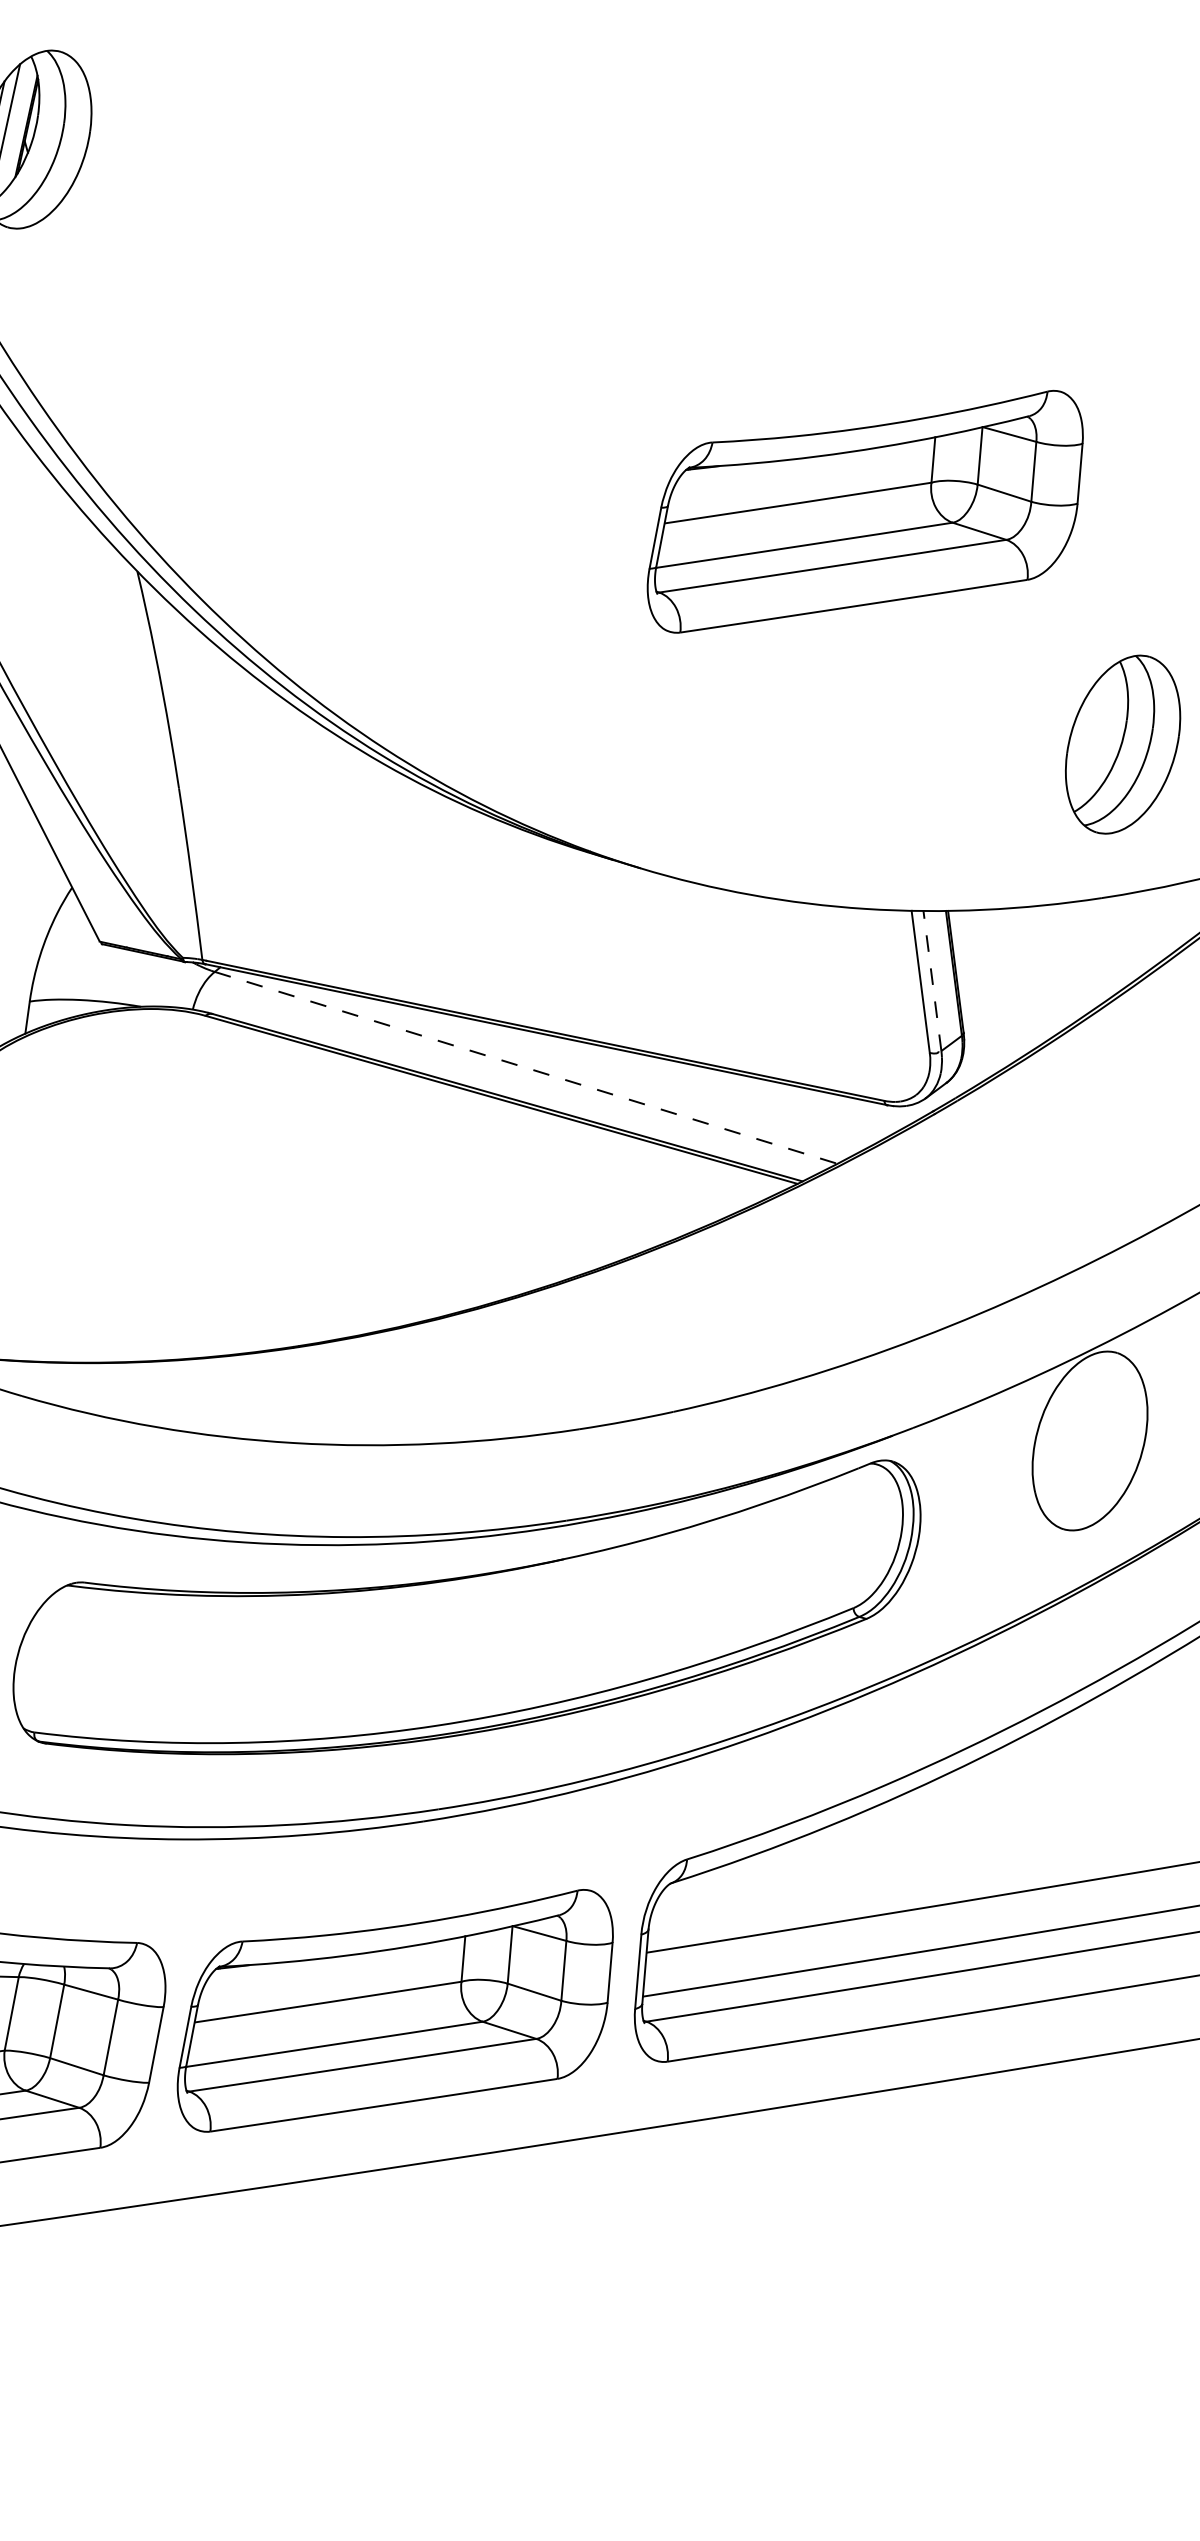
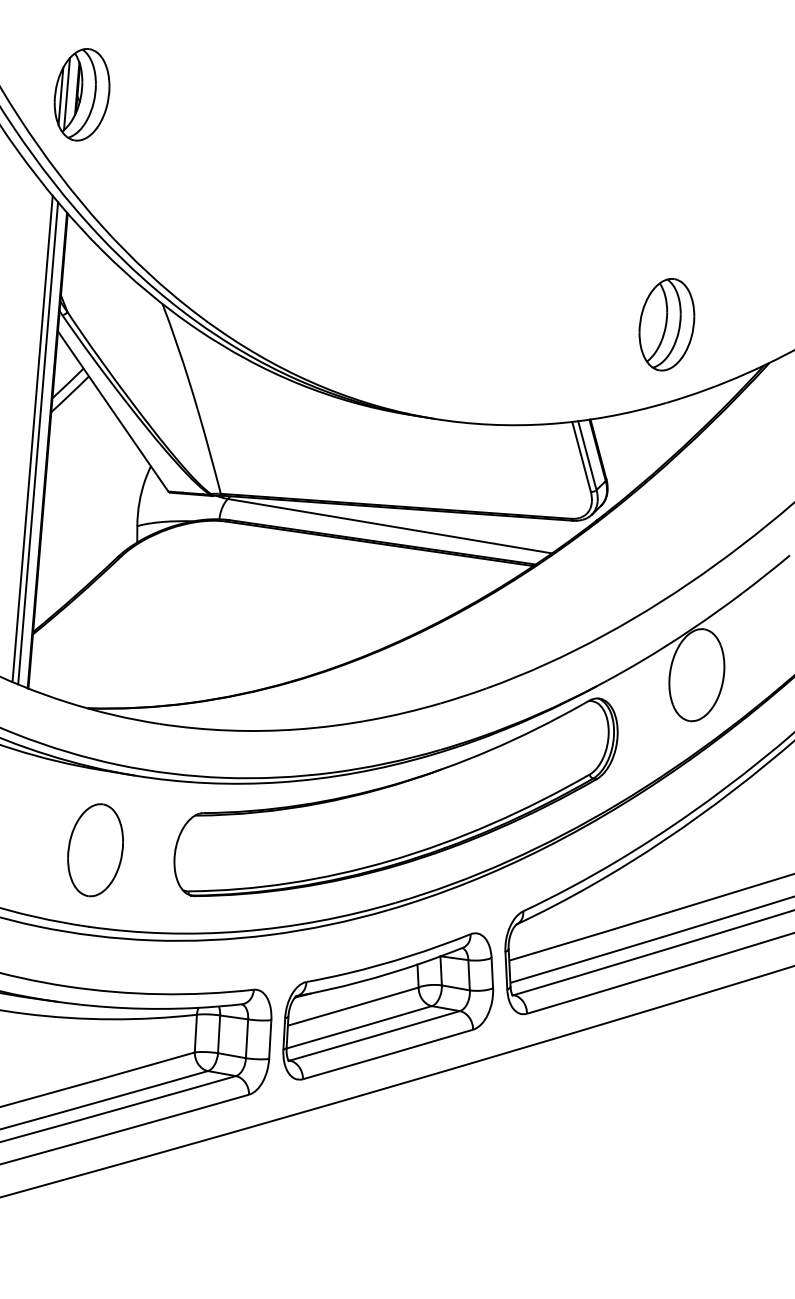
part: (867, 512) -> (523, 225), removed
line: (932, 980) -> (587, 455), dashed -> solid
line: (527, 1068) -> (390, 526), dashed -> solid

